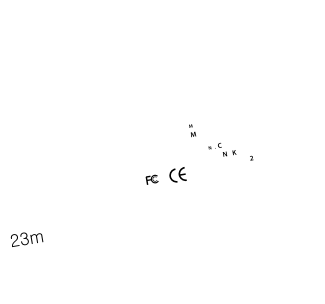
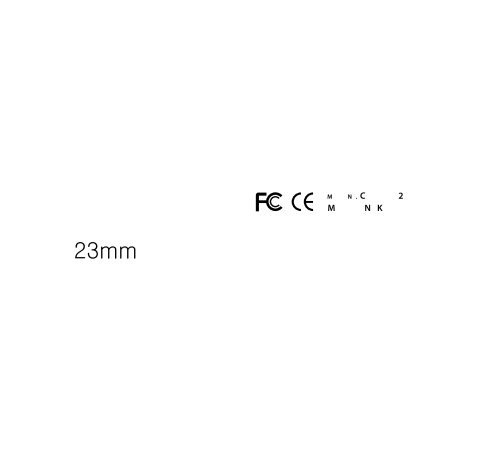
part: (192, 130) -> (330, 202), moved
part: (222, 149) -> (365, 201), moved
part: (151, 179) -> (268, 201), size x1.67
fill: (51, 236) -> (127, 252), added

